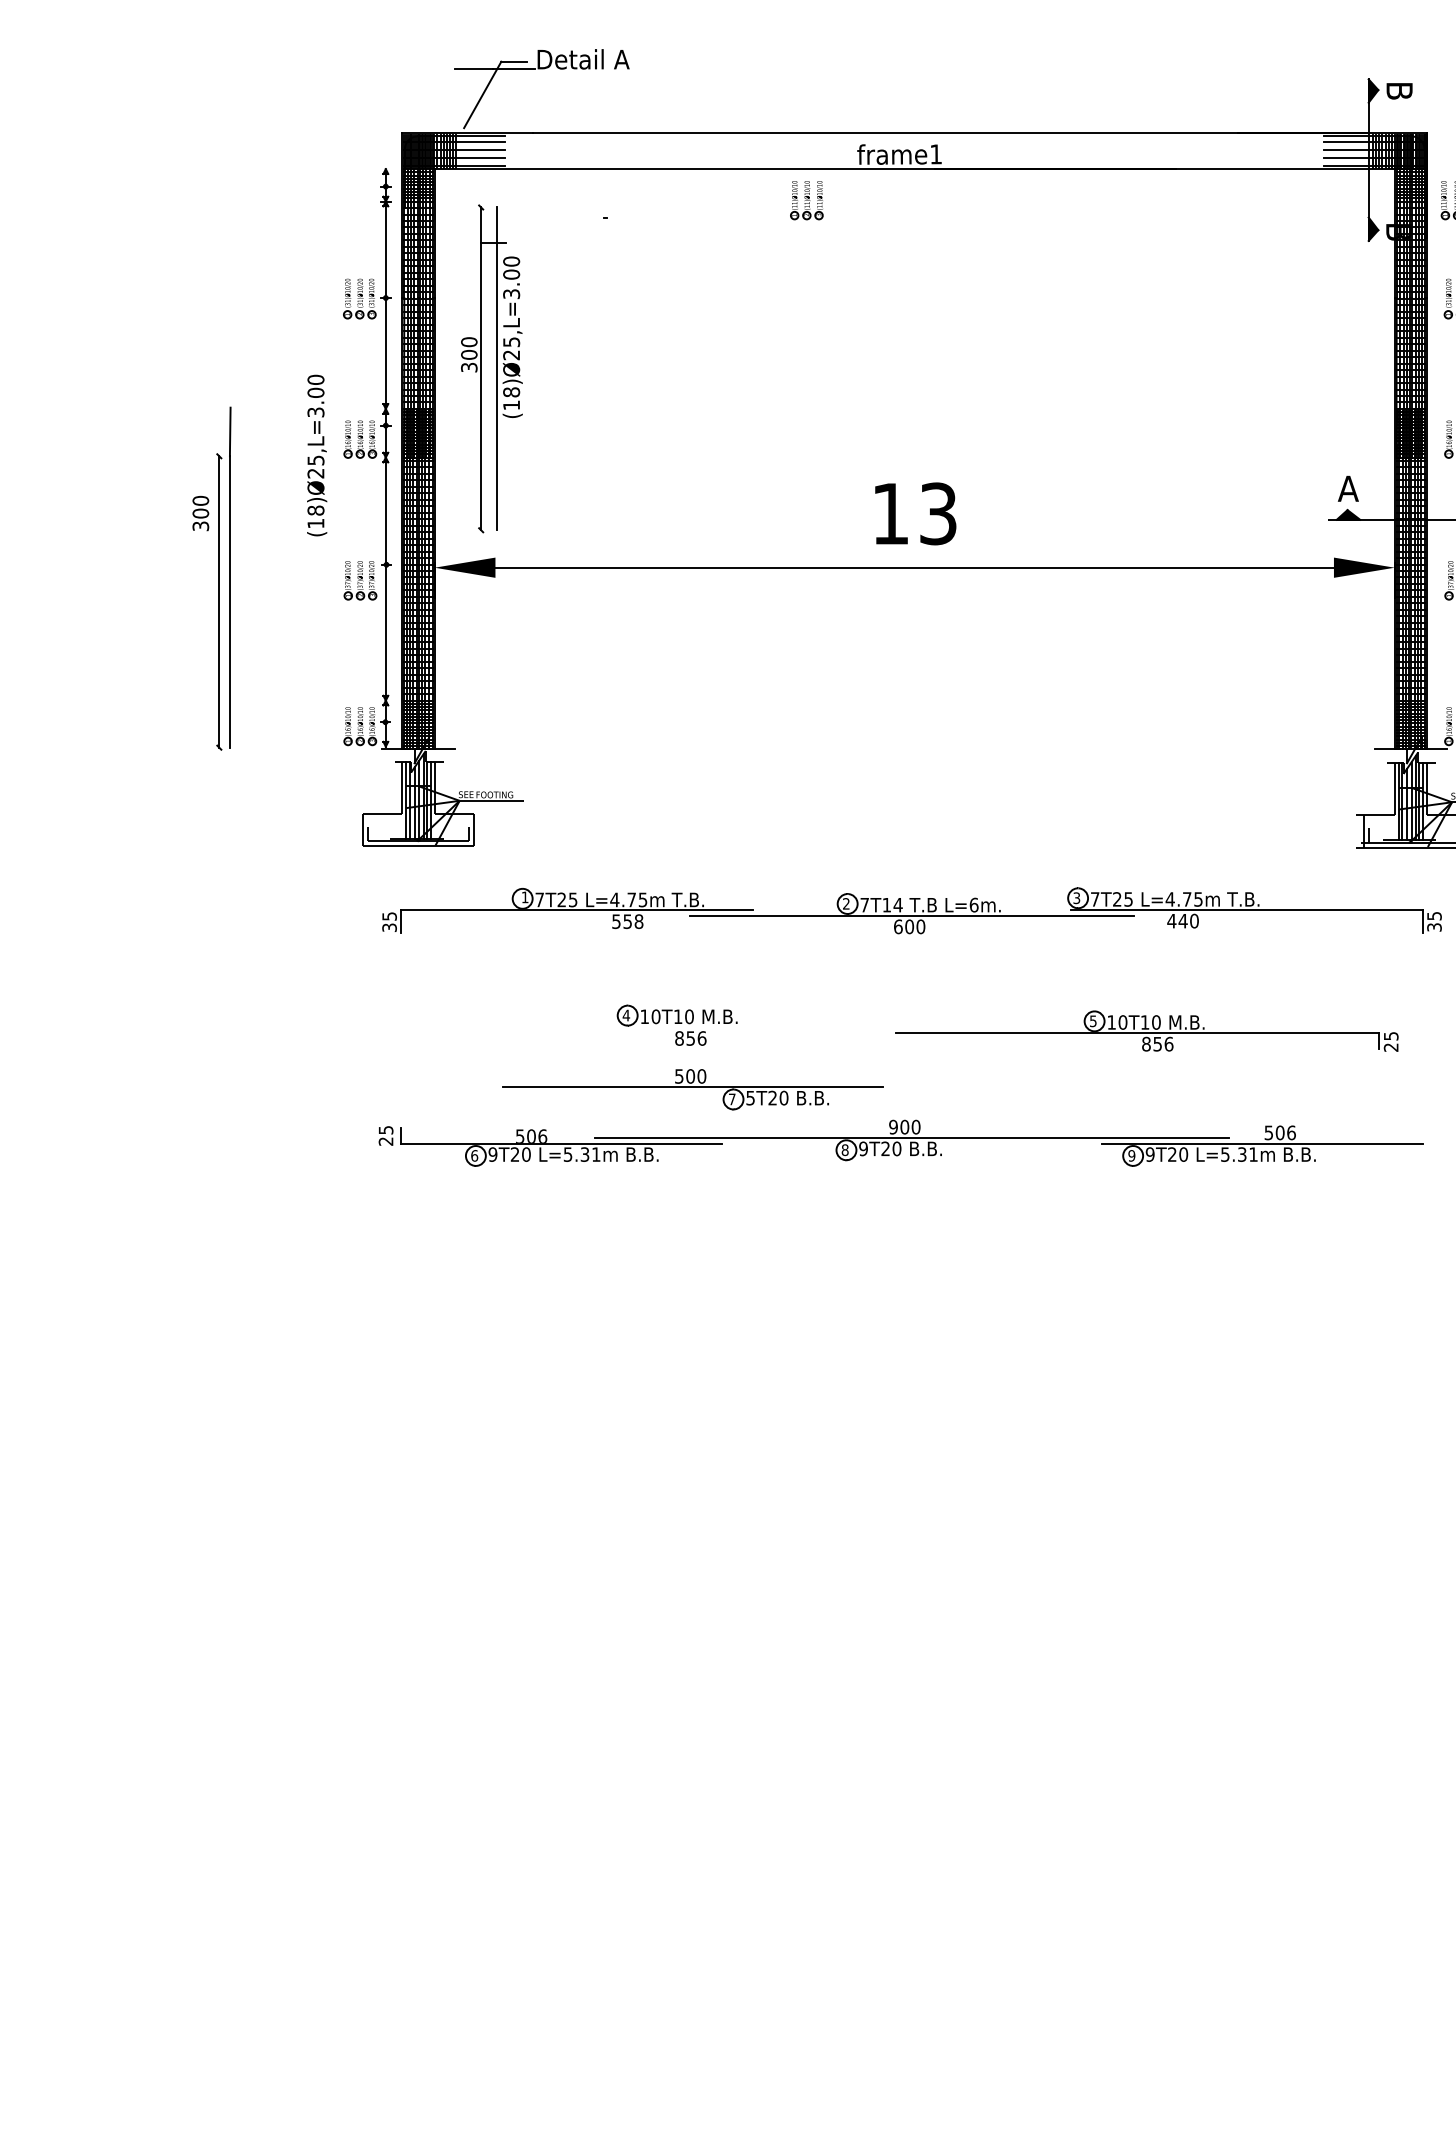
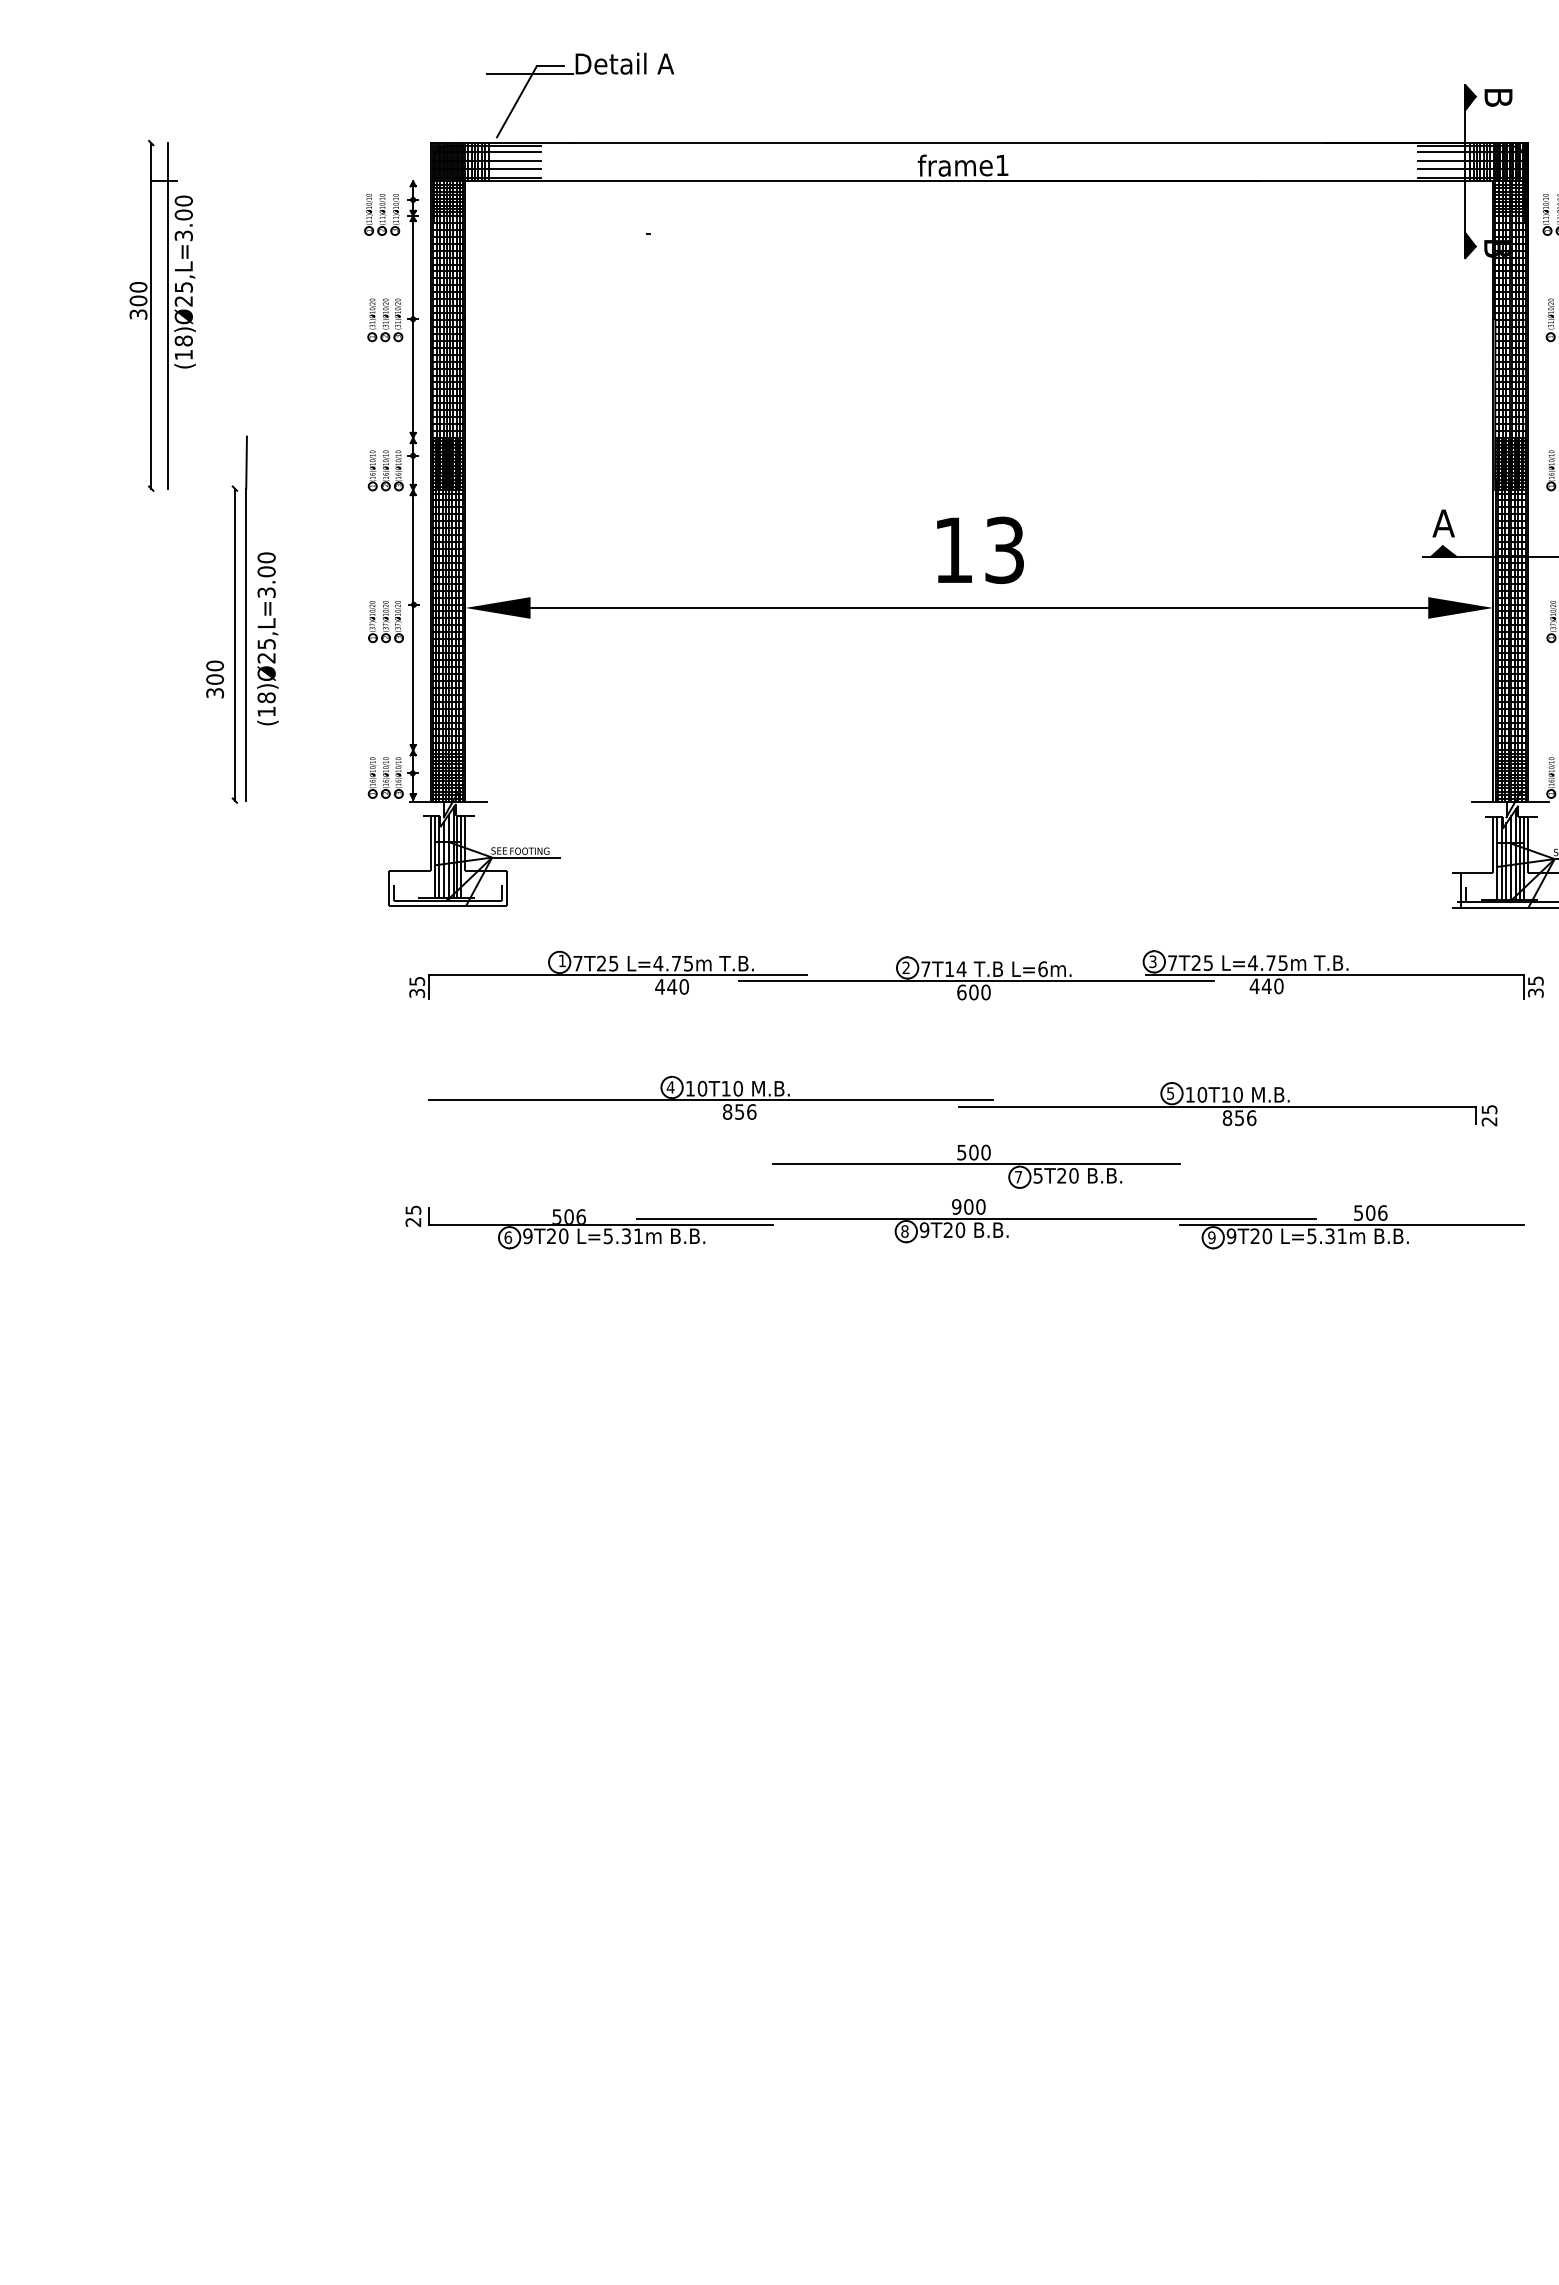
part: (806, 200) -> (381, 214), moved
part: (491, 368) -> (162, 315), moved
text: (317, 455) -> (268, 638), moved
text: (200, 513) -> (214, 679), moved
text: (627, 921) -> (671, 986), 558 -> 440
line: (663, 1027) -> (710, 1100), added
part: (692, 1089) -> (975, 1166), moved

